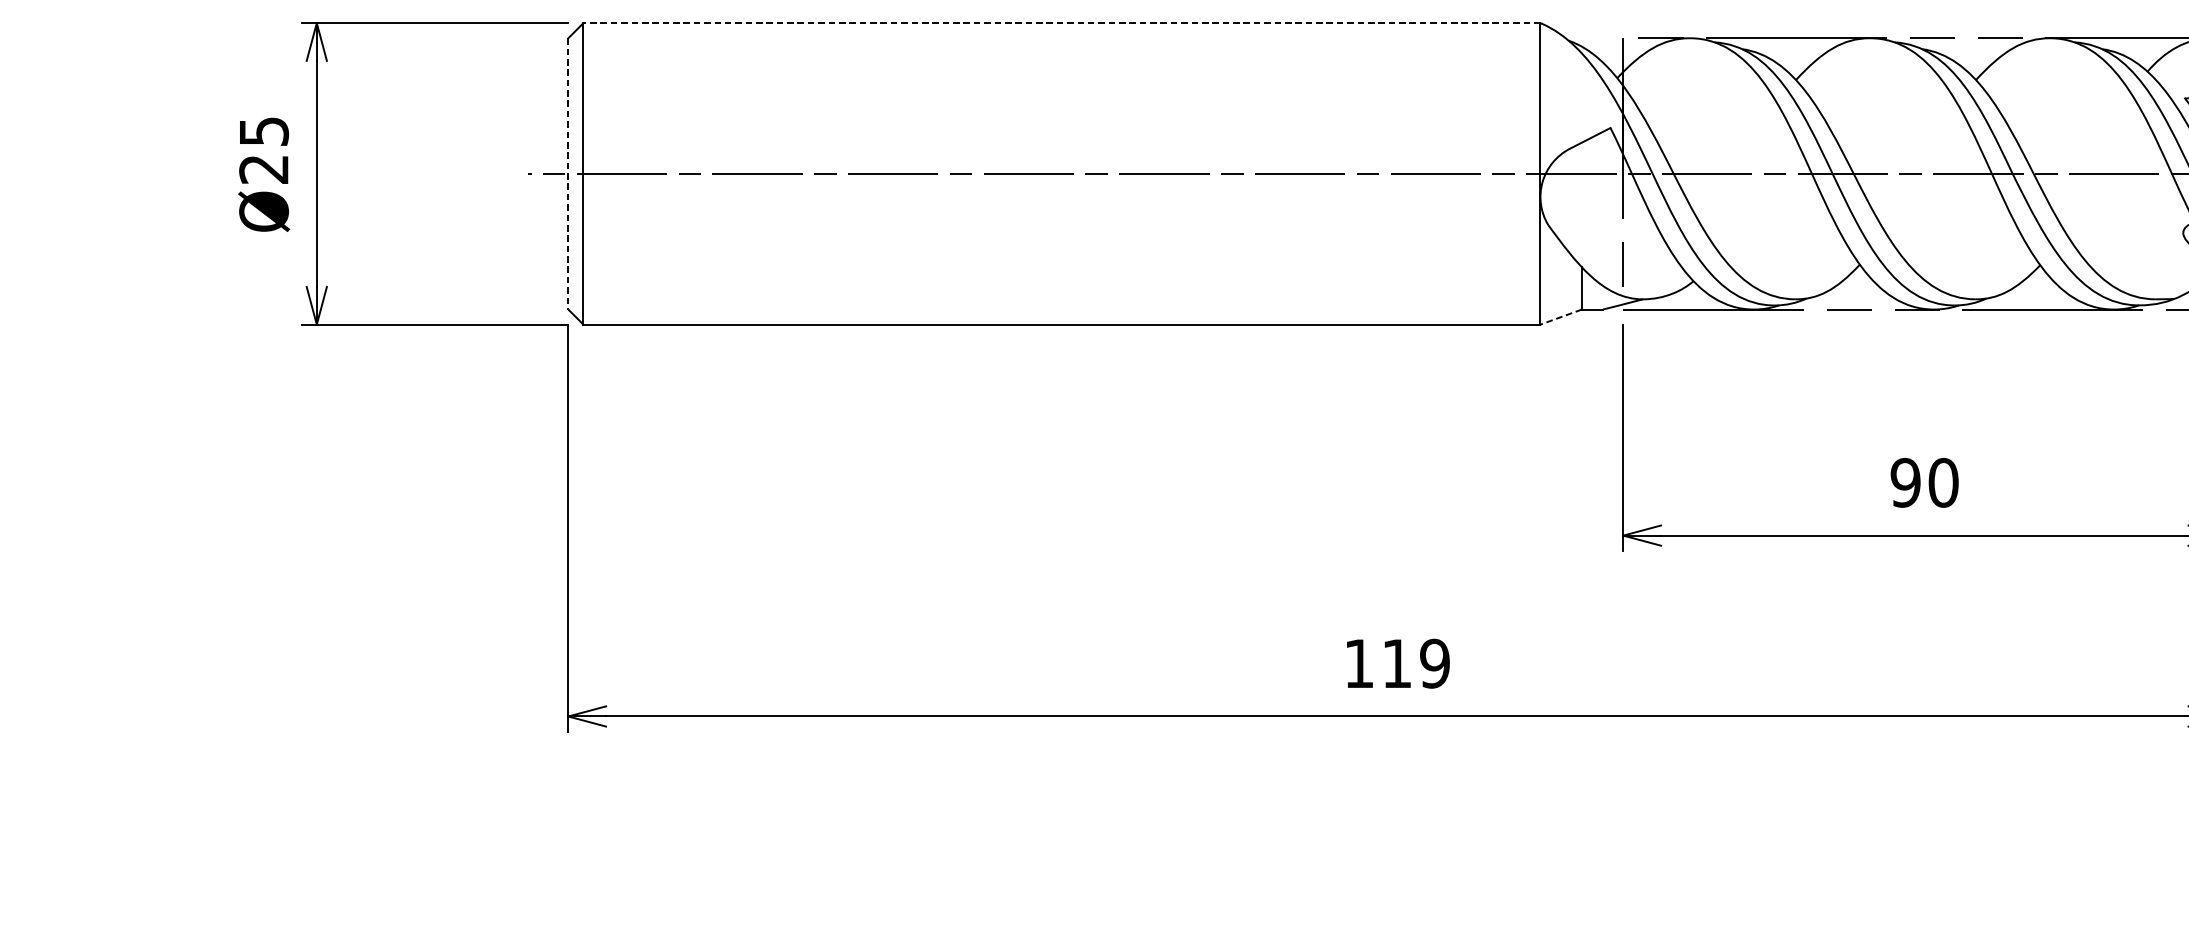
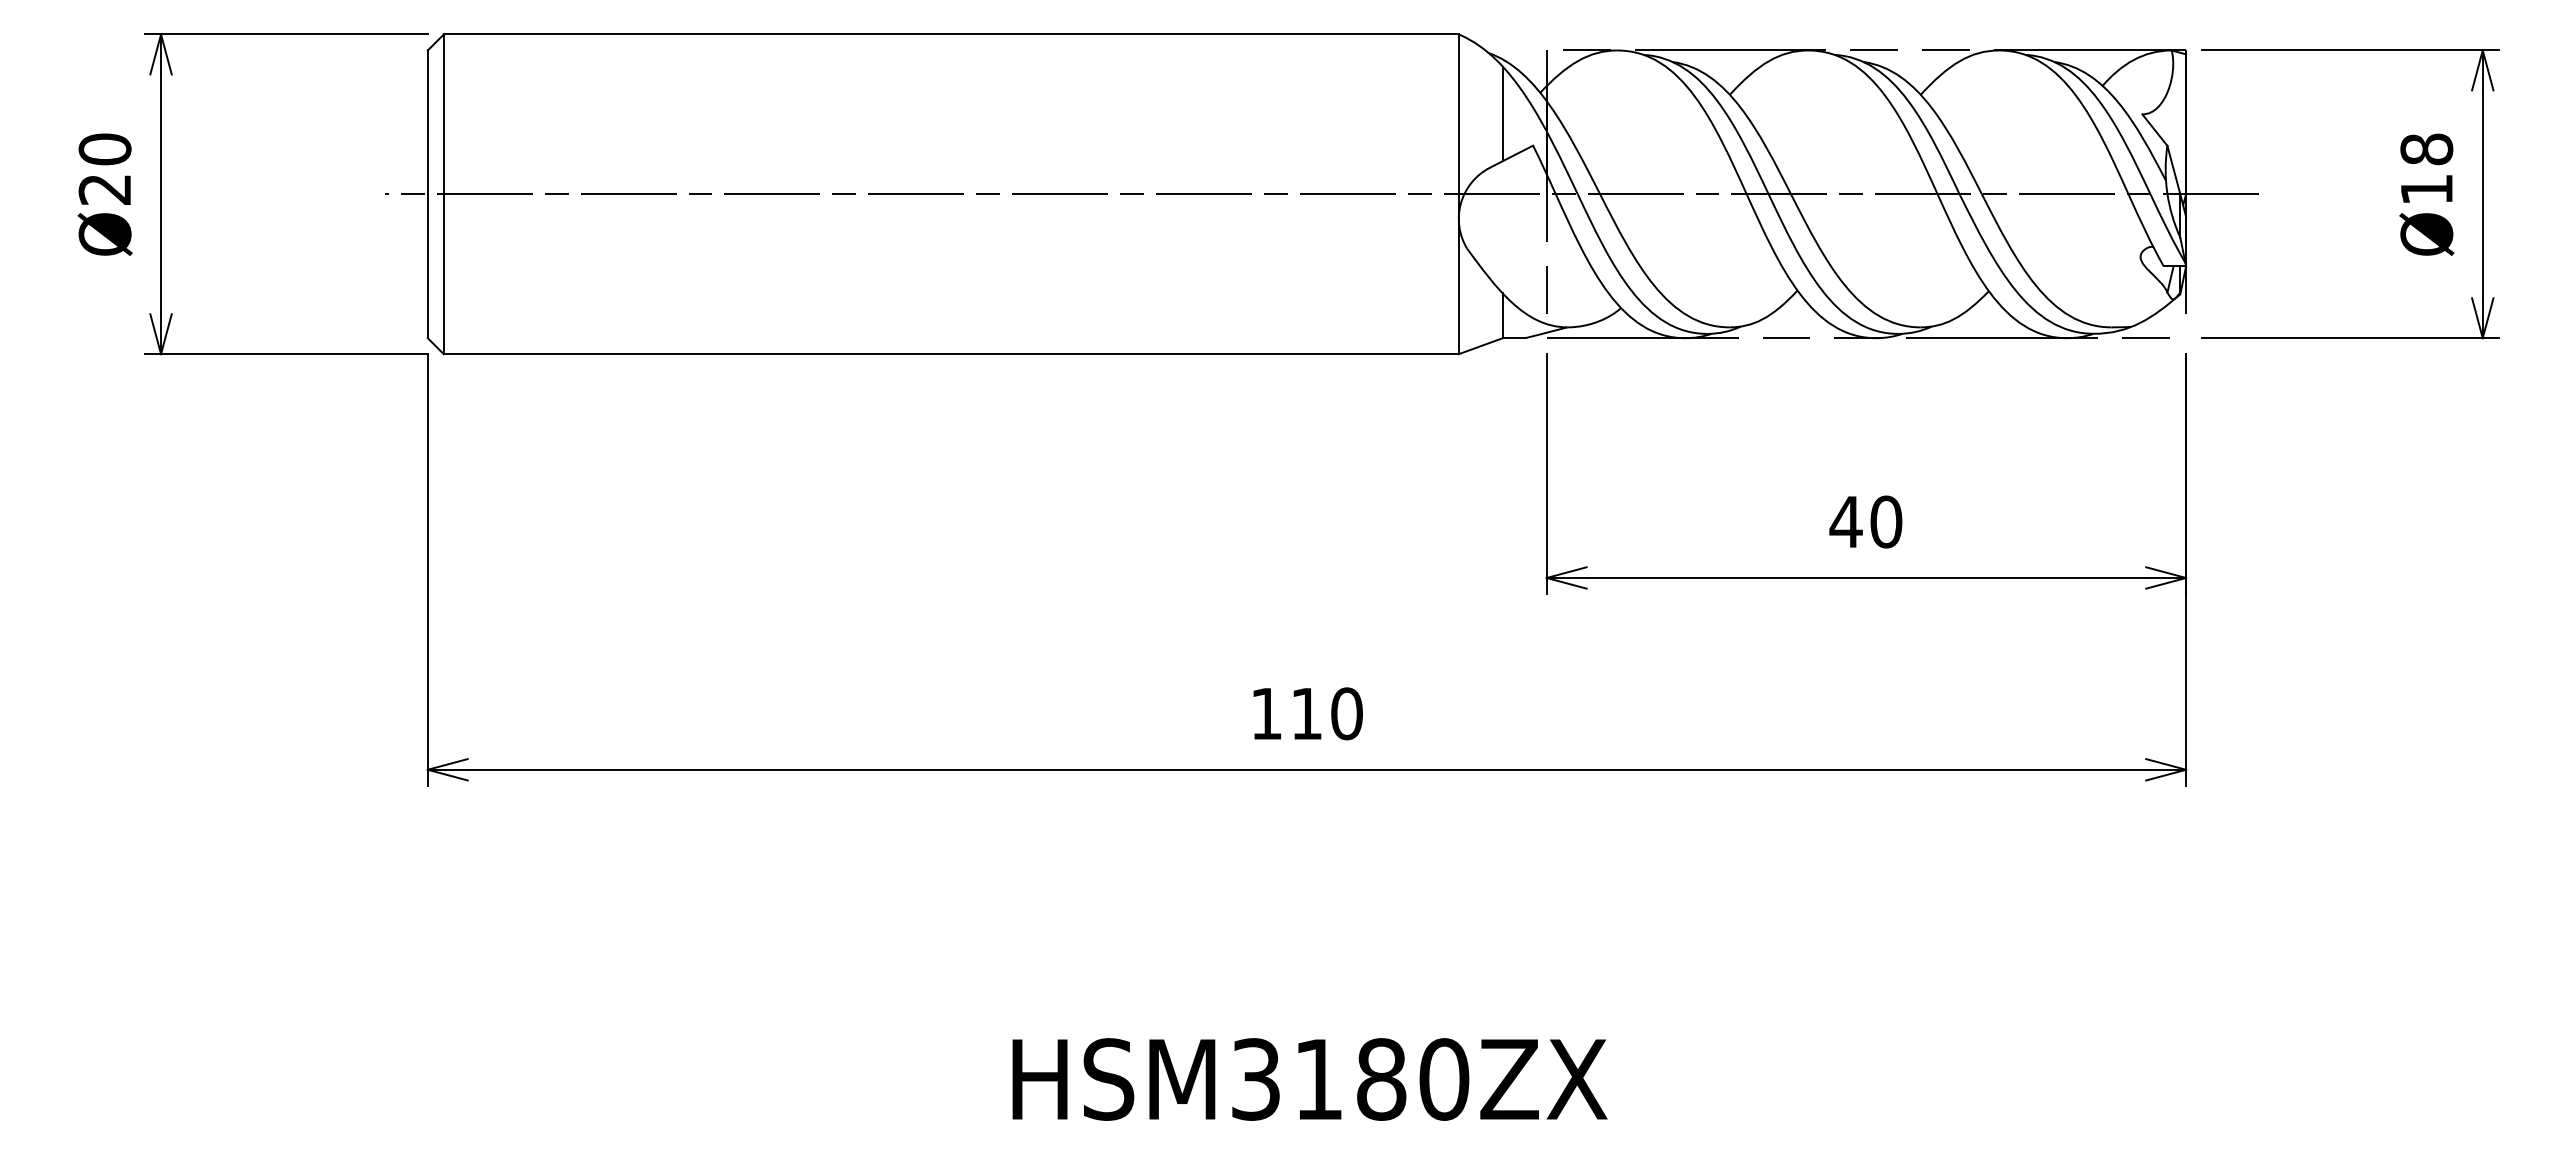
line: (1062, 23) -> (951, 34), dashed -> solid
line: (1581, 97) -> (1502, 113), added
text: (263, 131) -> (104, 149), Ø25 -> Ø20
line: (568, 174) -> (427, 194), dashed -> solid
line: (1560, 317) -> (1480, 346), dashed -> solid
text: (1905, 482) -> (1845, 521), 90 -> 40
text: (1434, 663) -> (1346, 713), 119 -> 110

